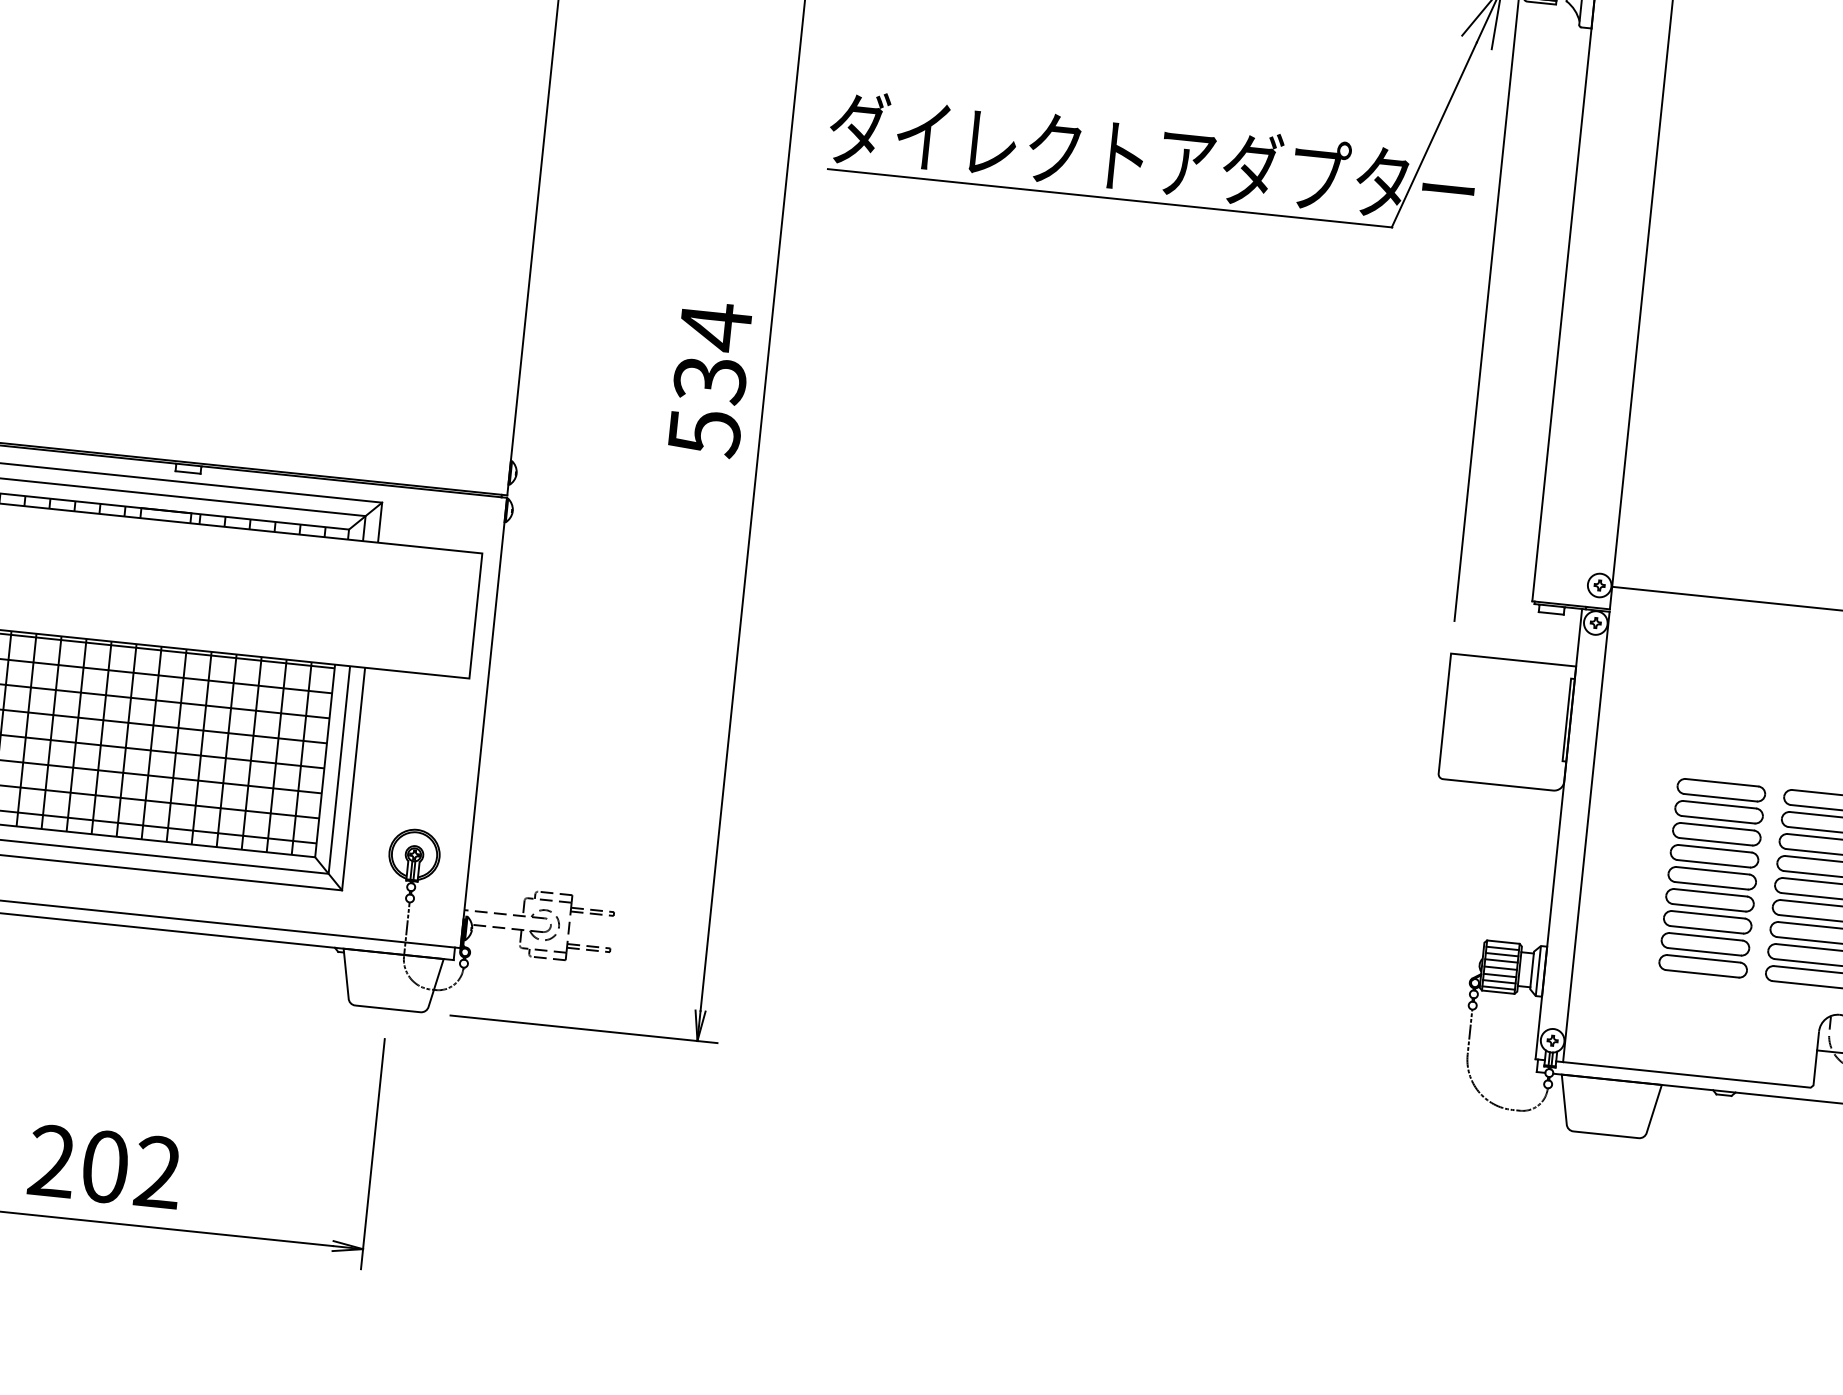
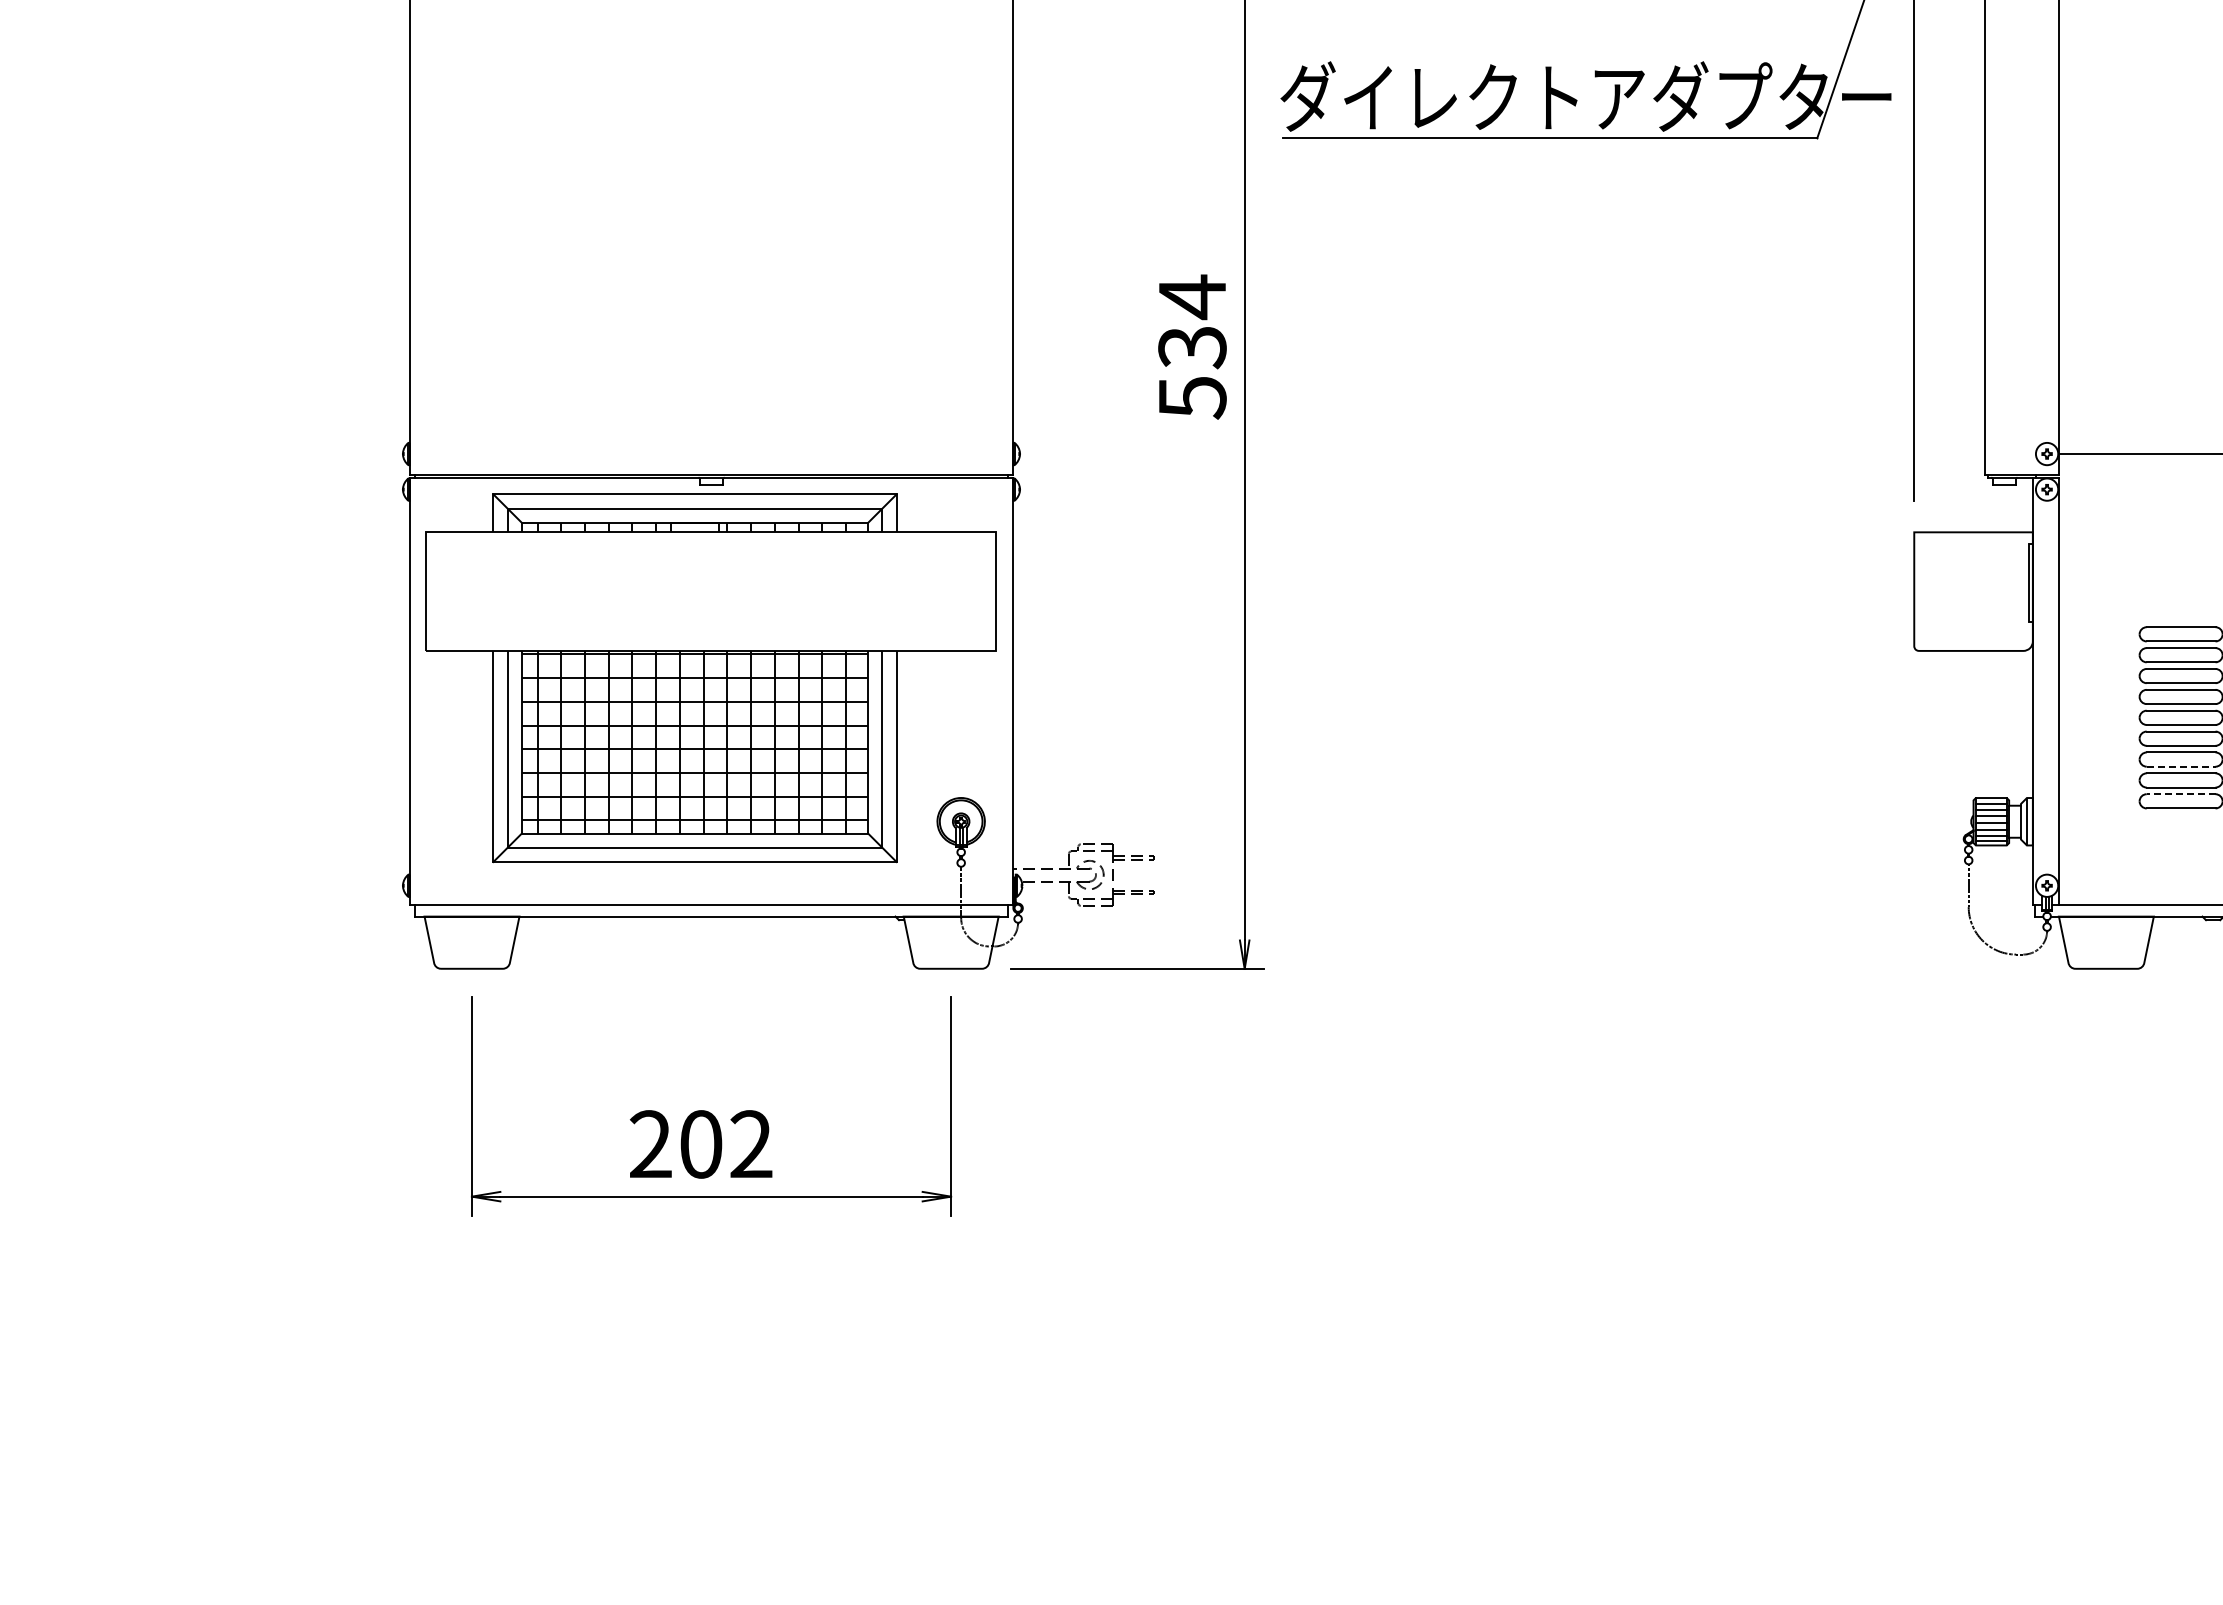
line: (1707, 929) -> (2181, 766), solid -> dashed
line: (1703, 959) -> (2180, 794), solid -> dashed

